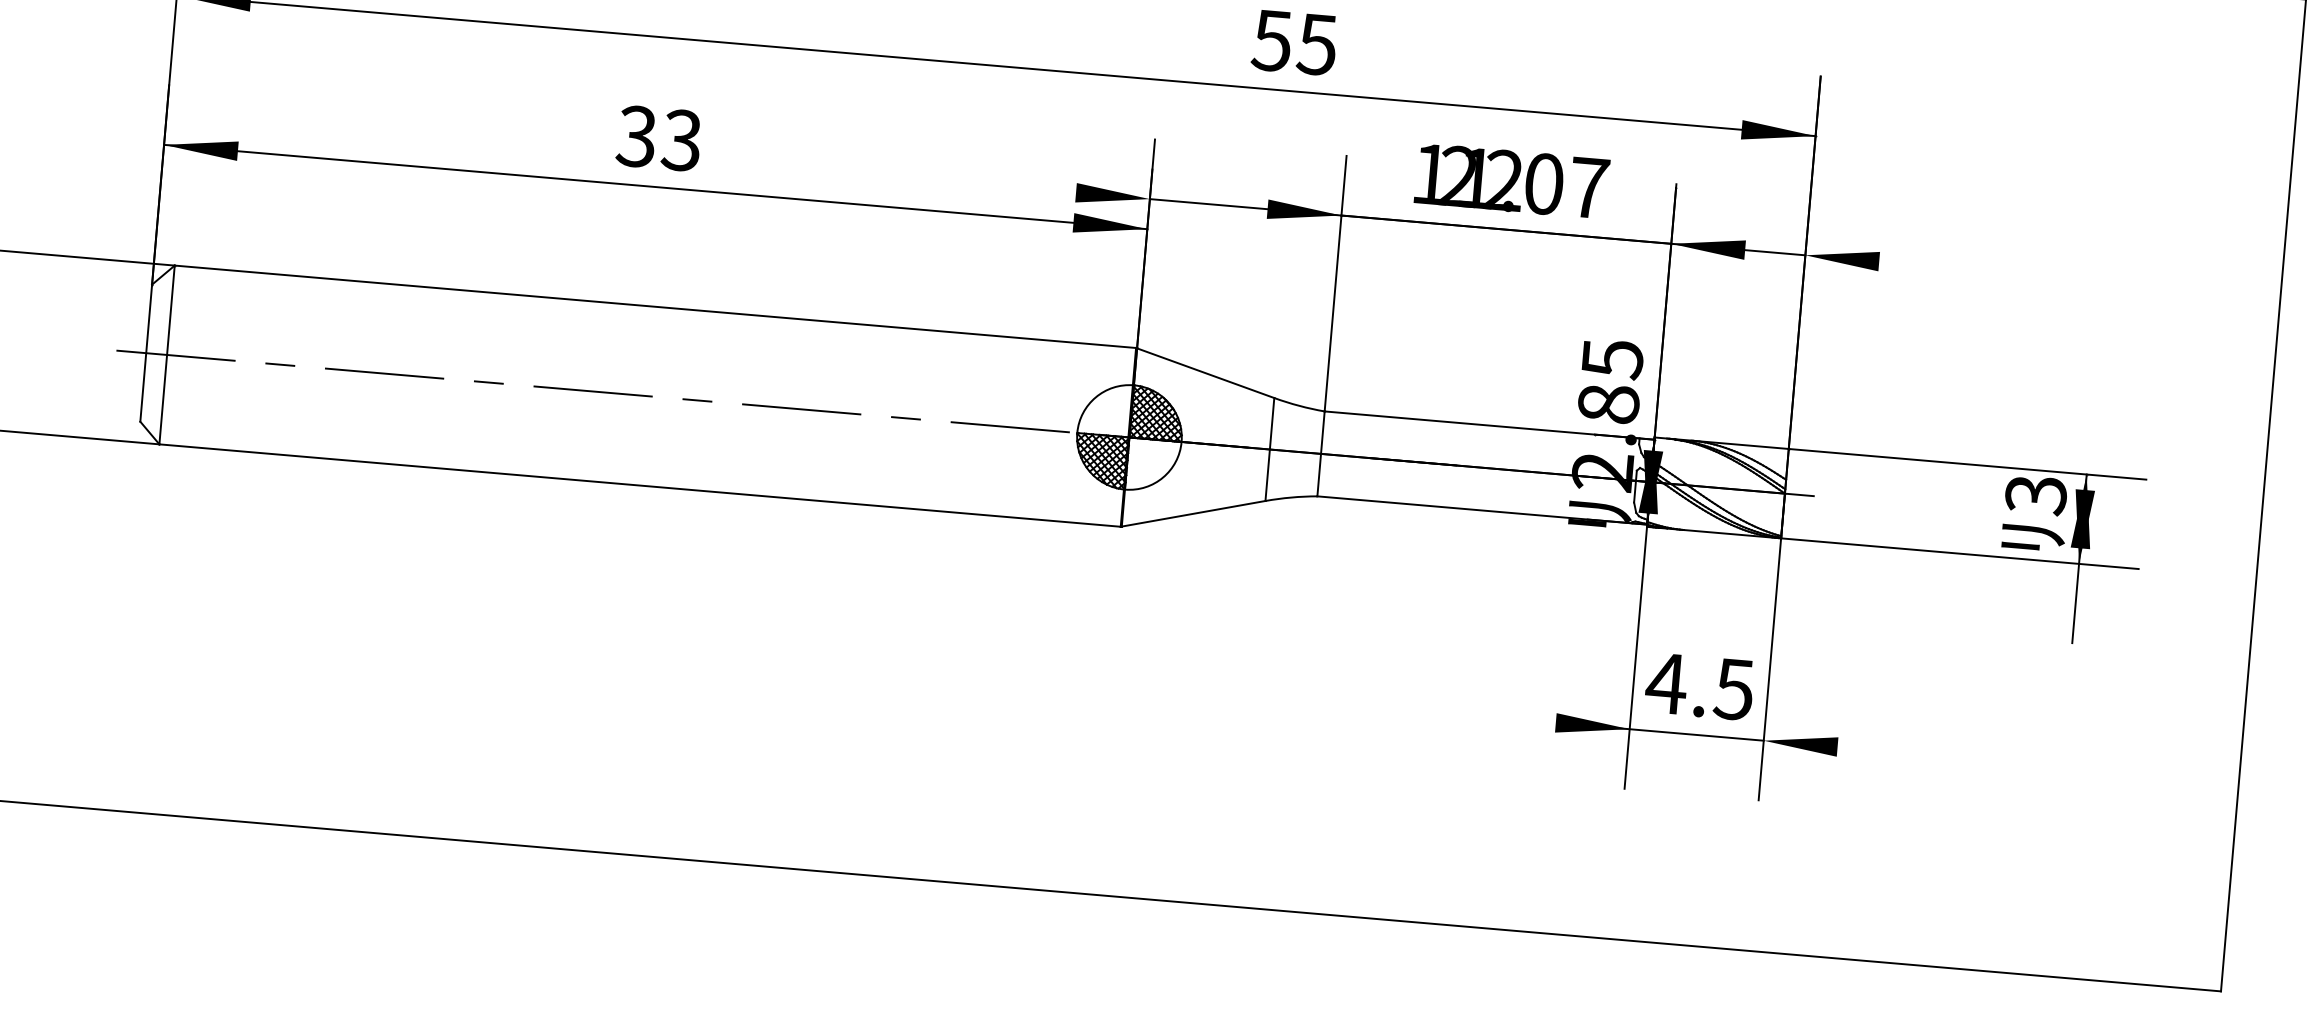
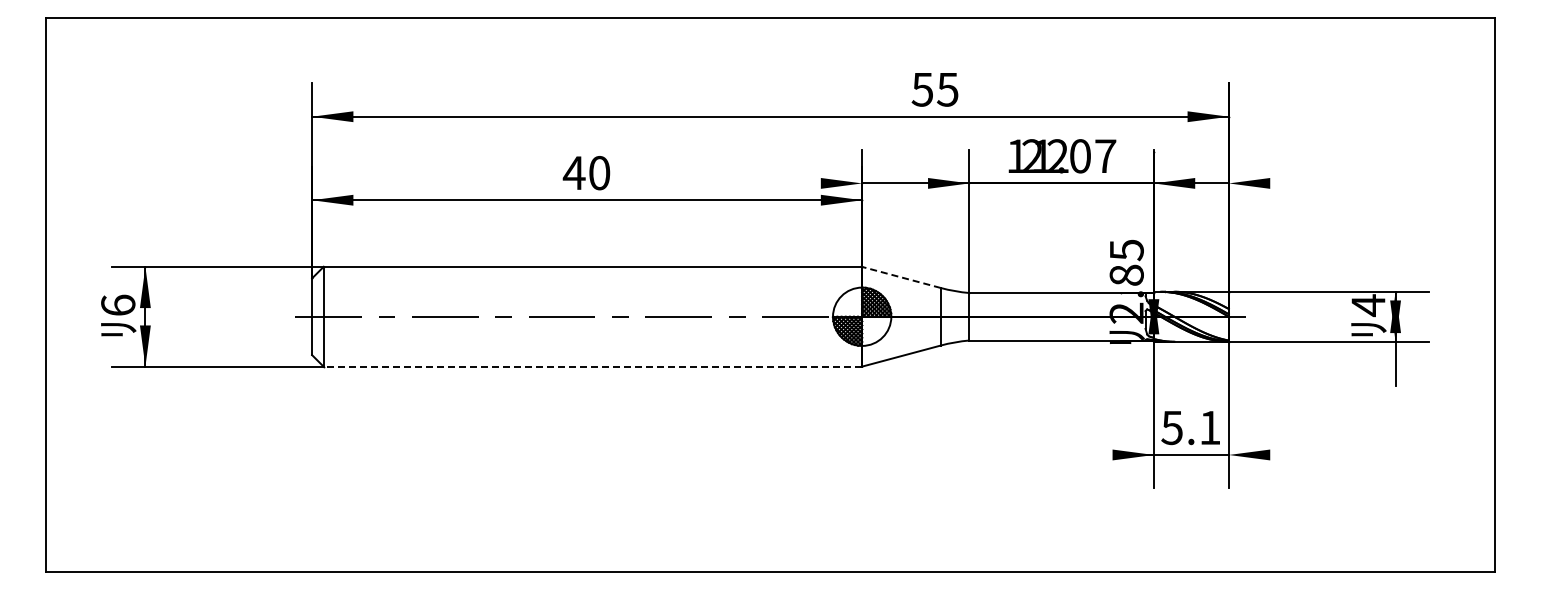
text: (658, 139) -> (586, 173), 33 -> 40
line: (1205, 373) -> (901, 277), solid -> dashed
line: (639, 485) -> (592, 366), solid -> dashed
text: (2036, 494) -> (1368, 305), 3 -> 4
text: (1699, 687) -> (1190, 428), 4.5 -> 5.1

